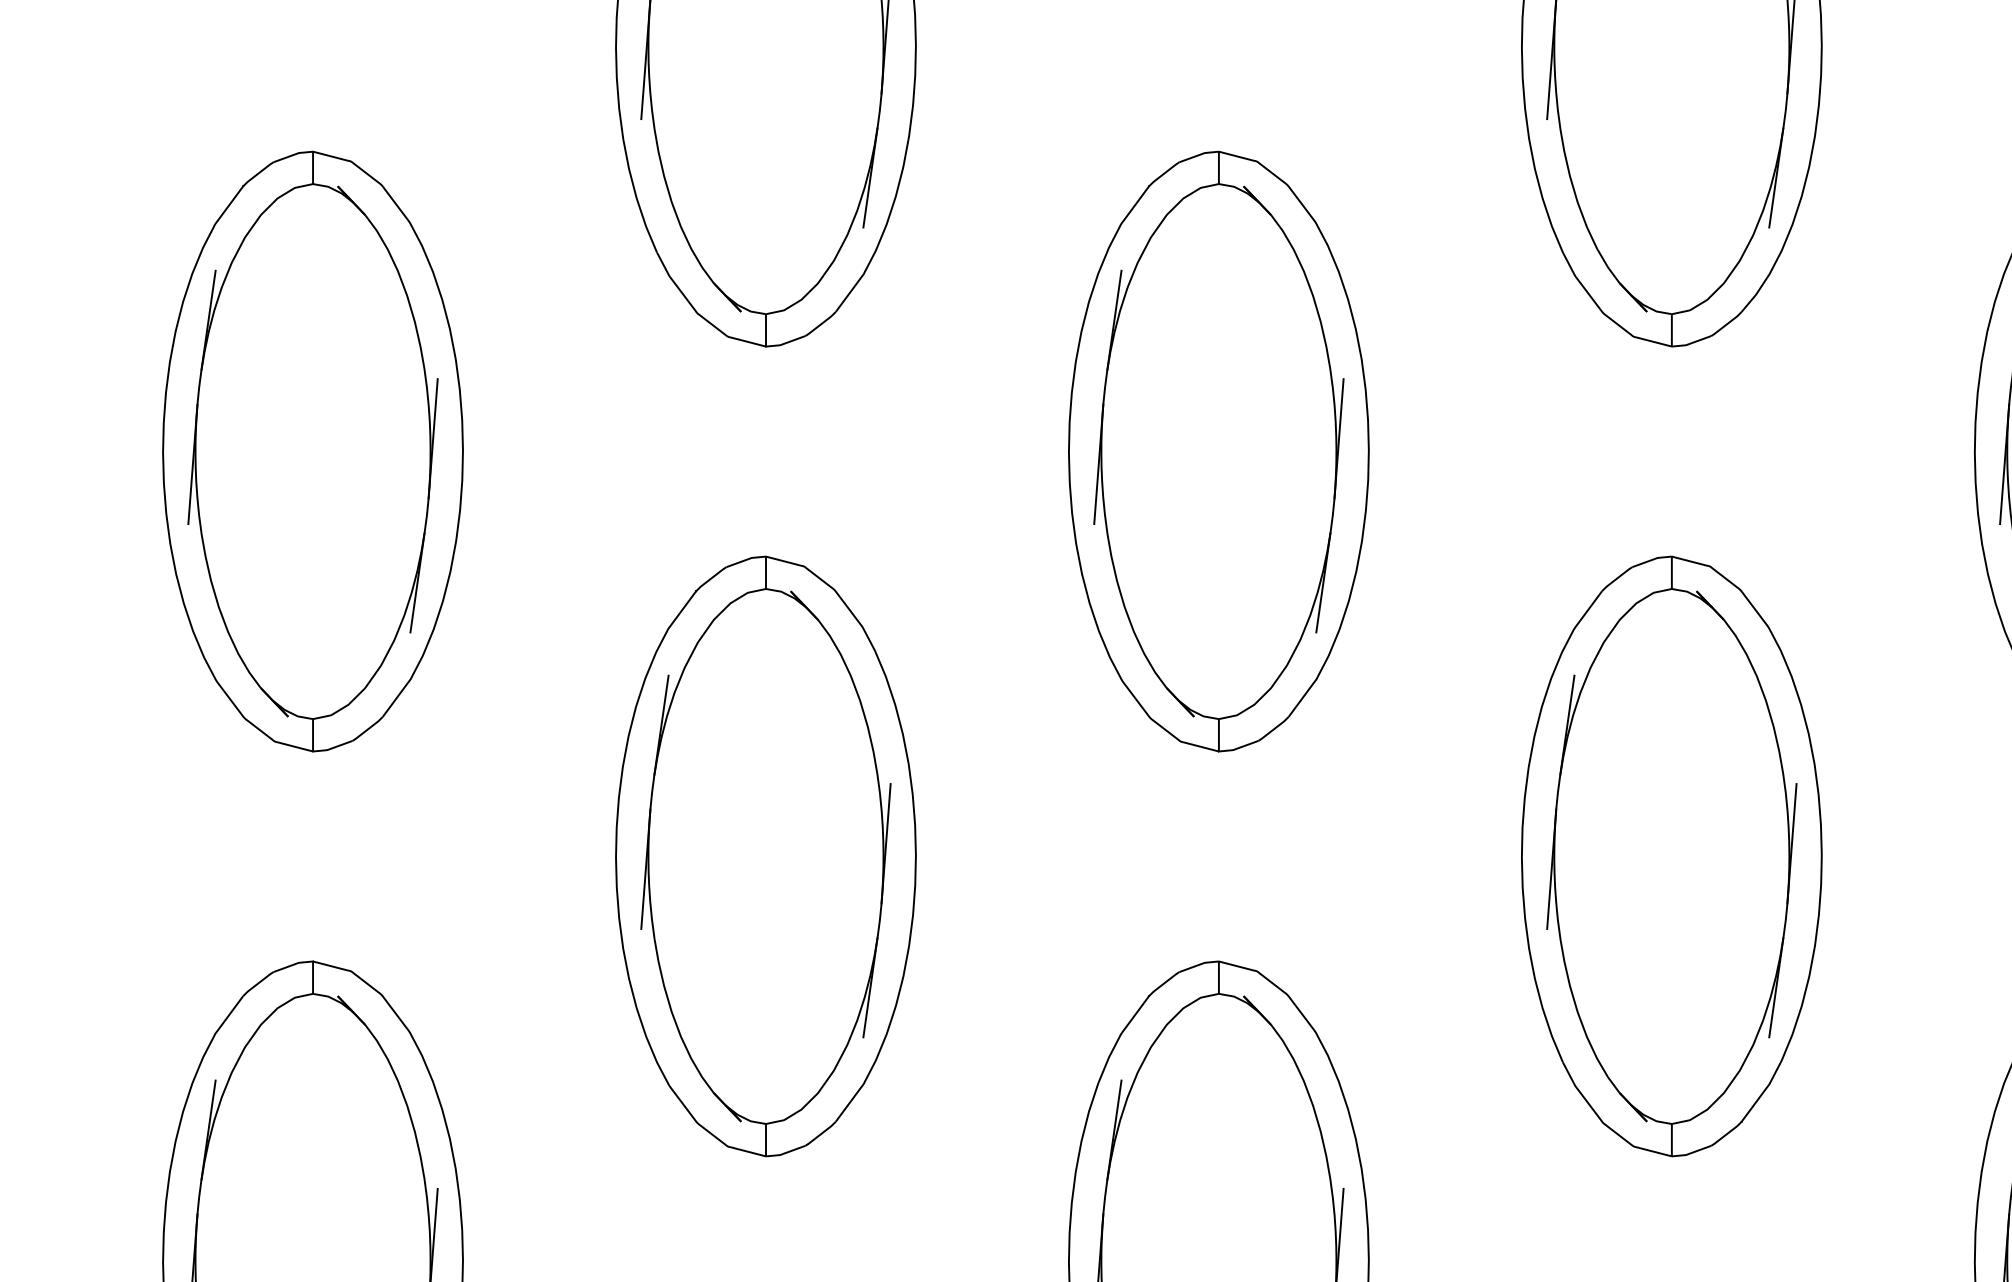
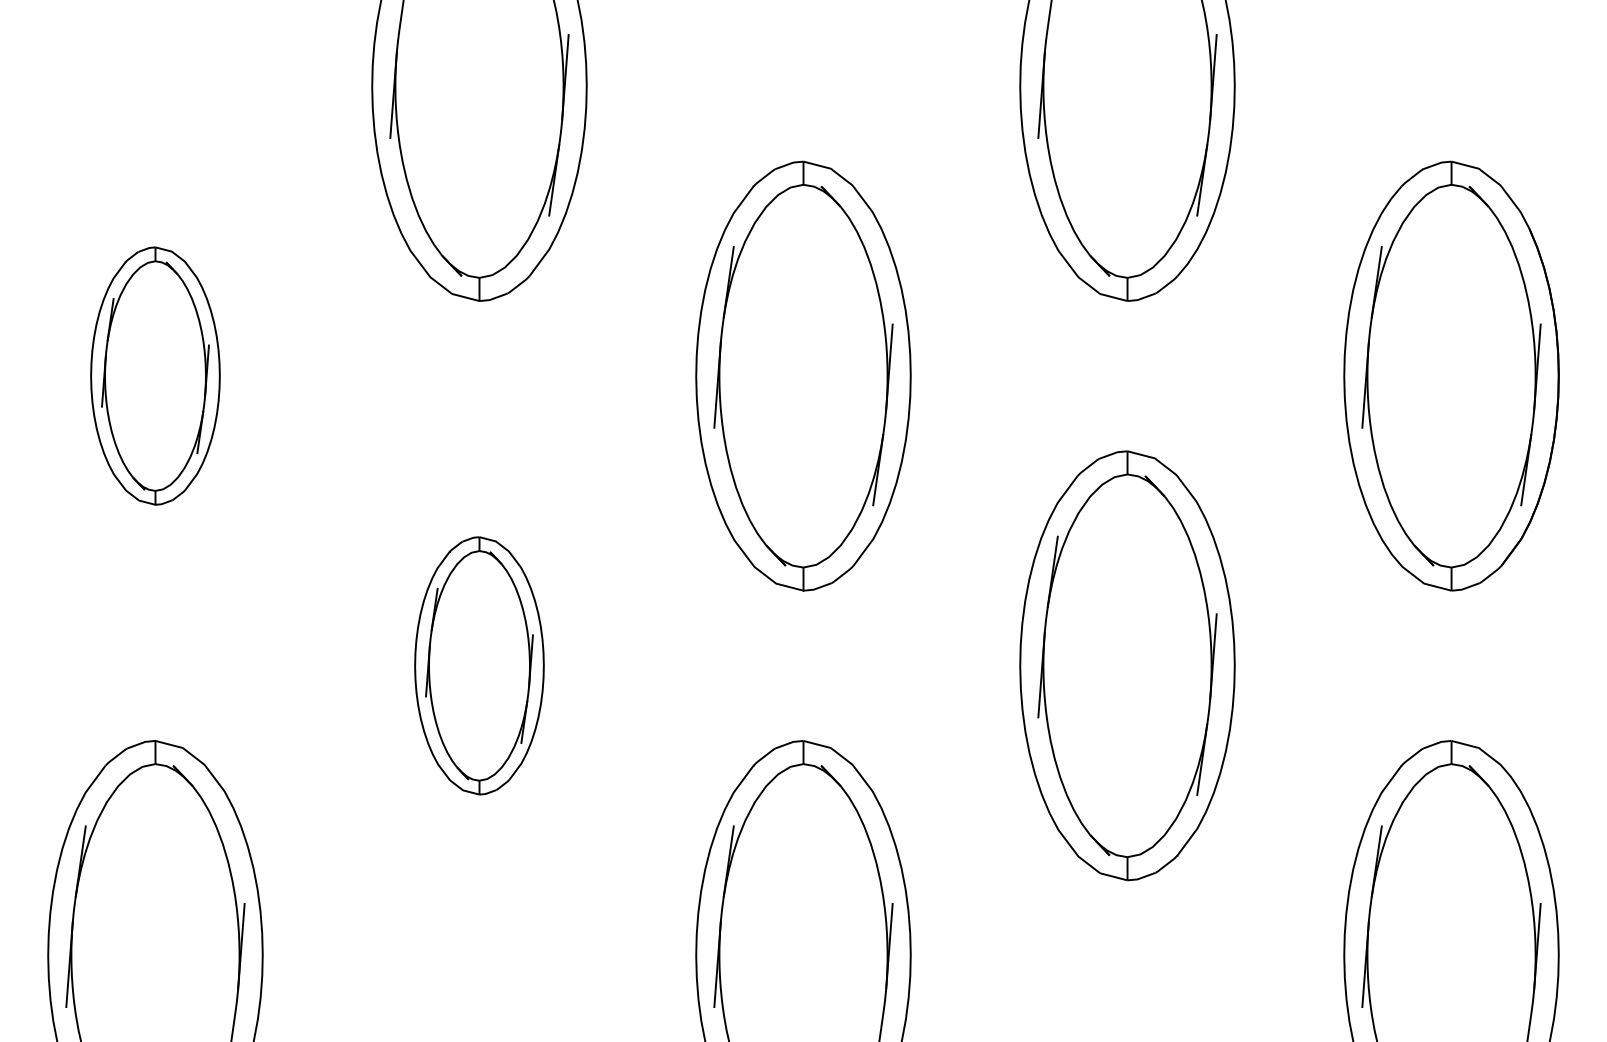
part: (313, 450) -> (155, 375), size x0.6
part: (765, 856) -> (479, 665), size x0.6

